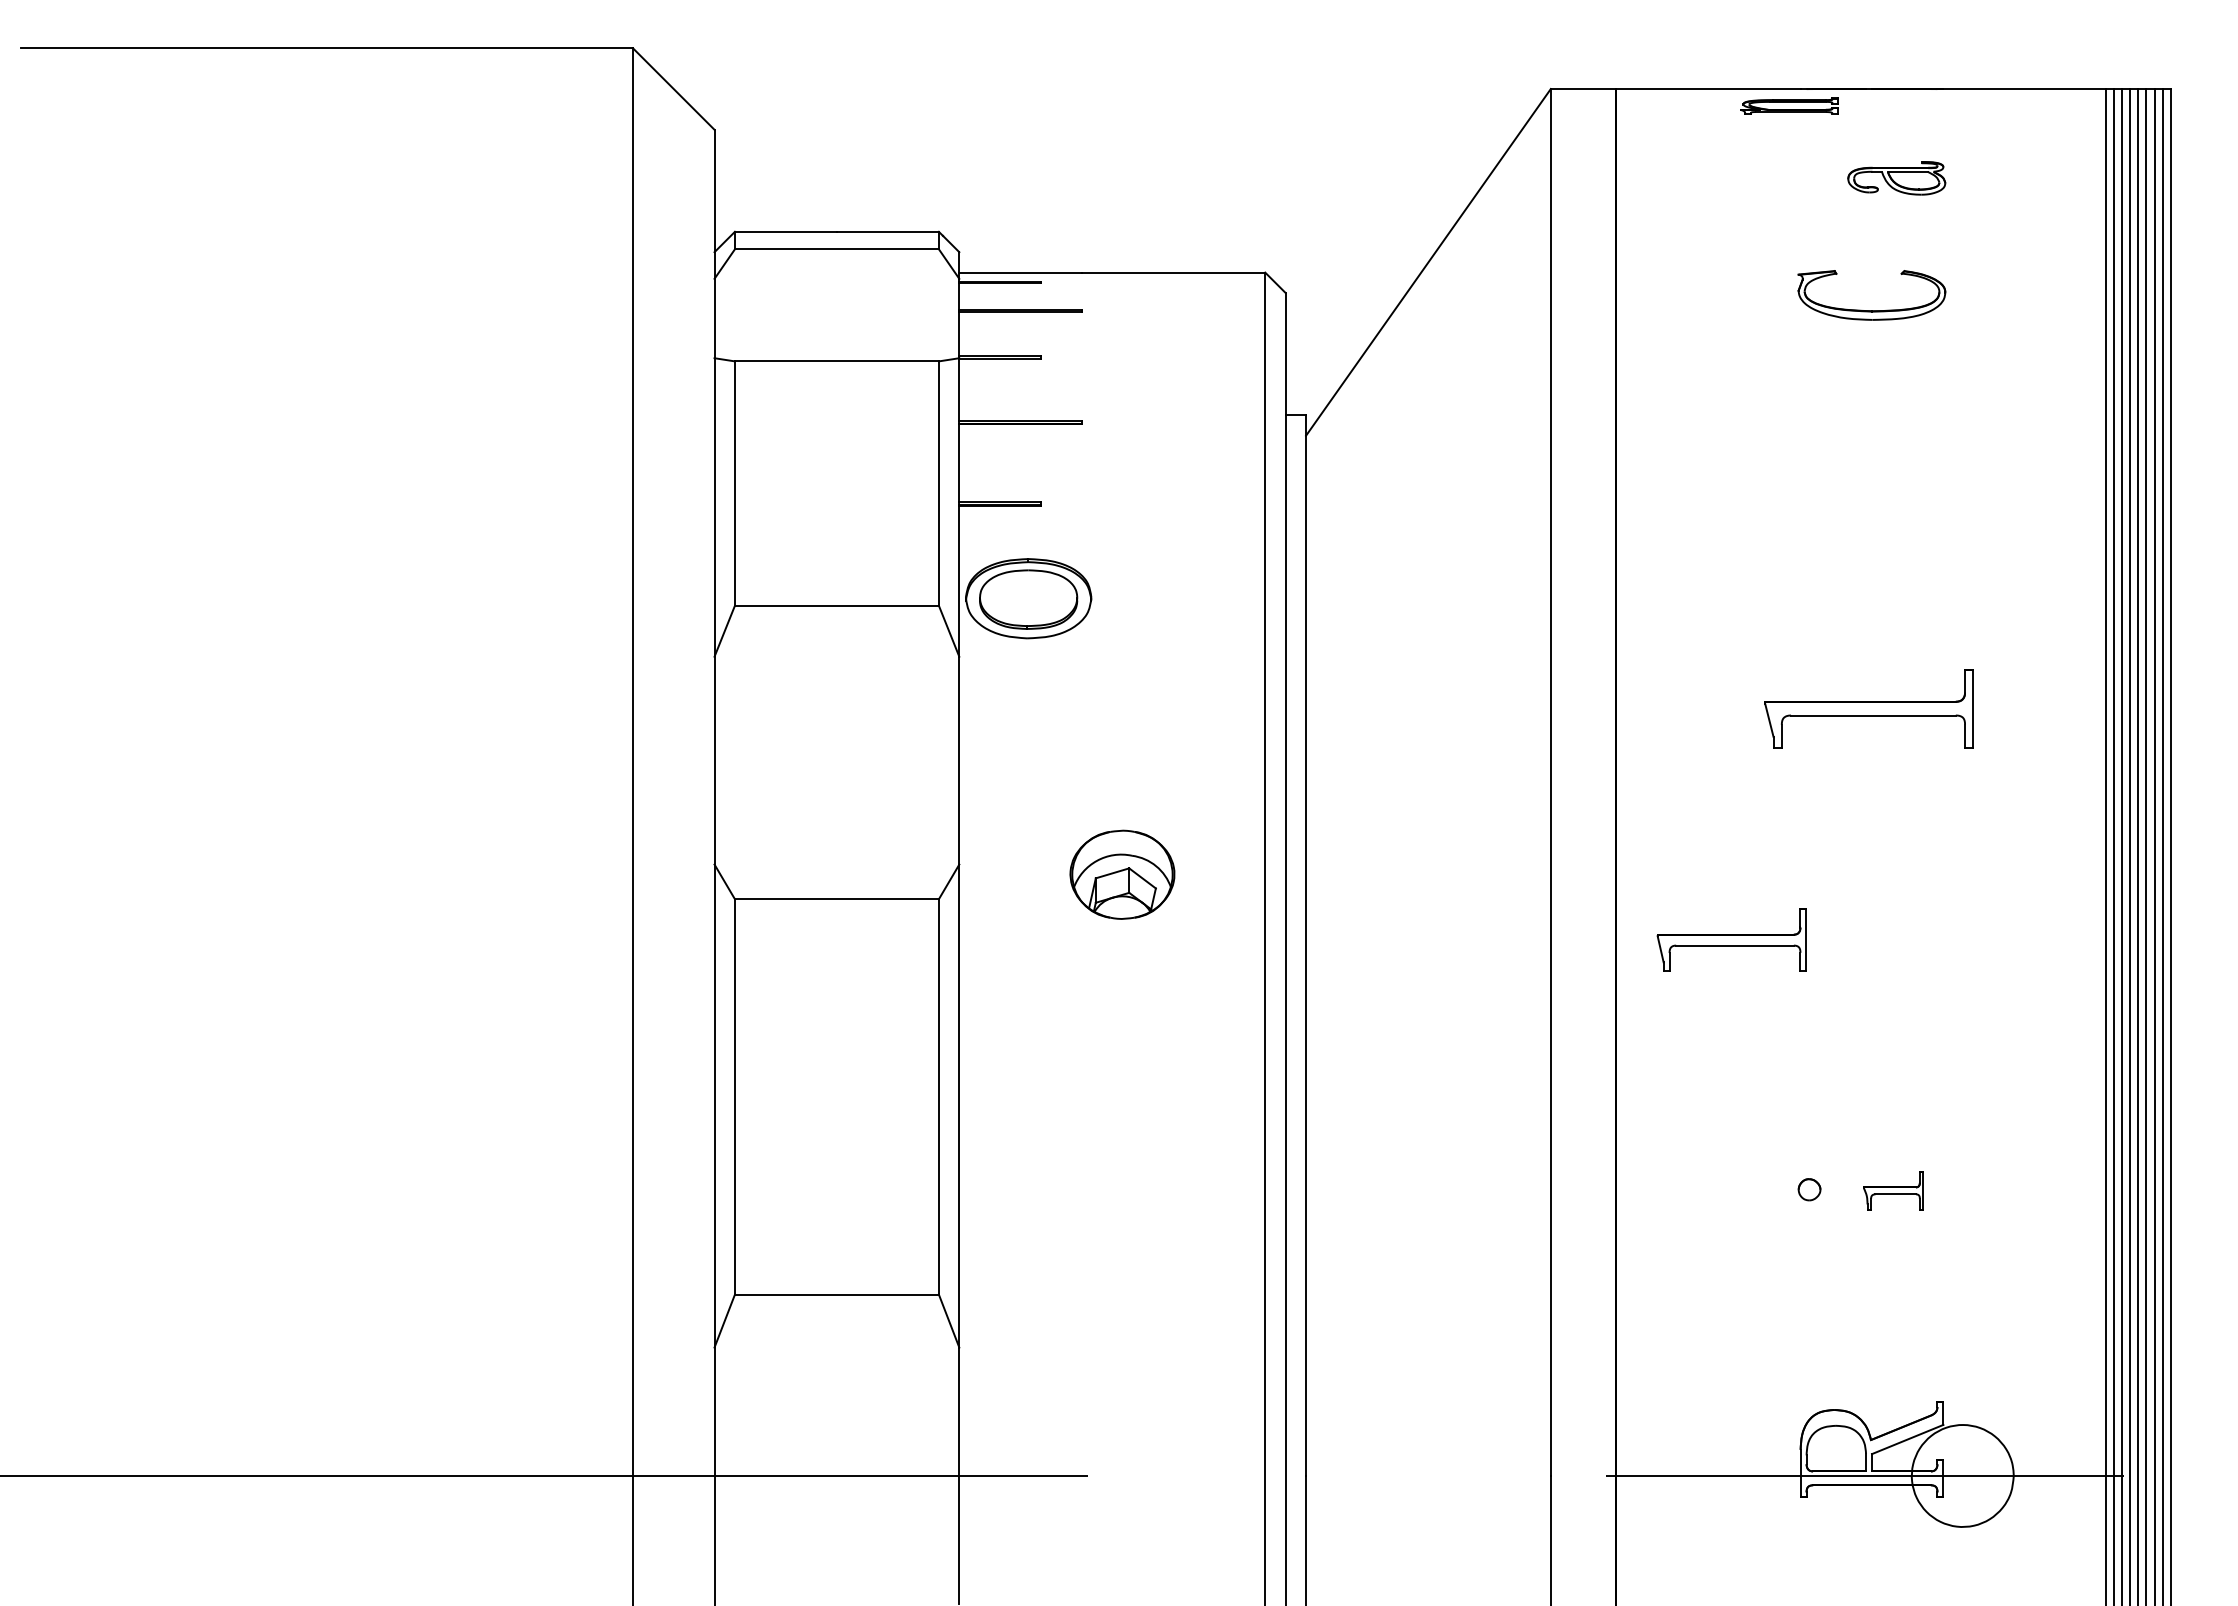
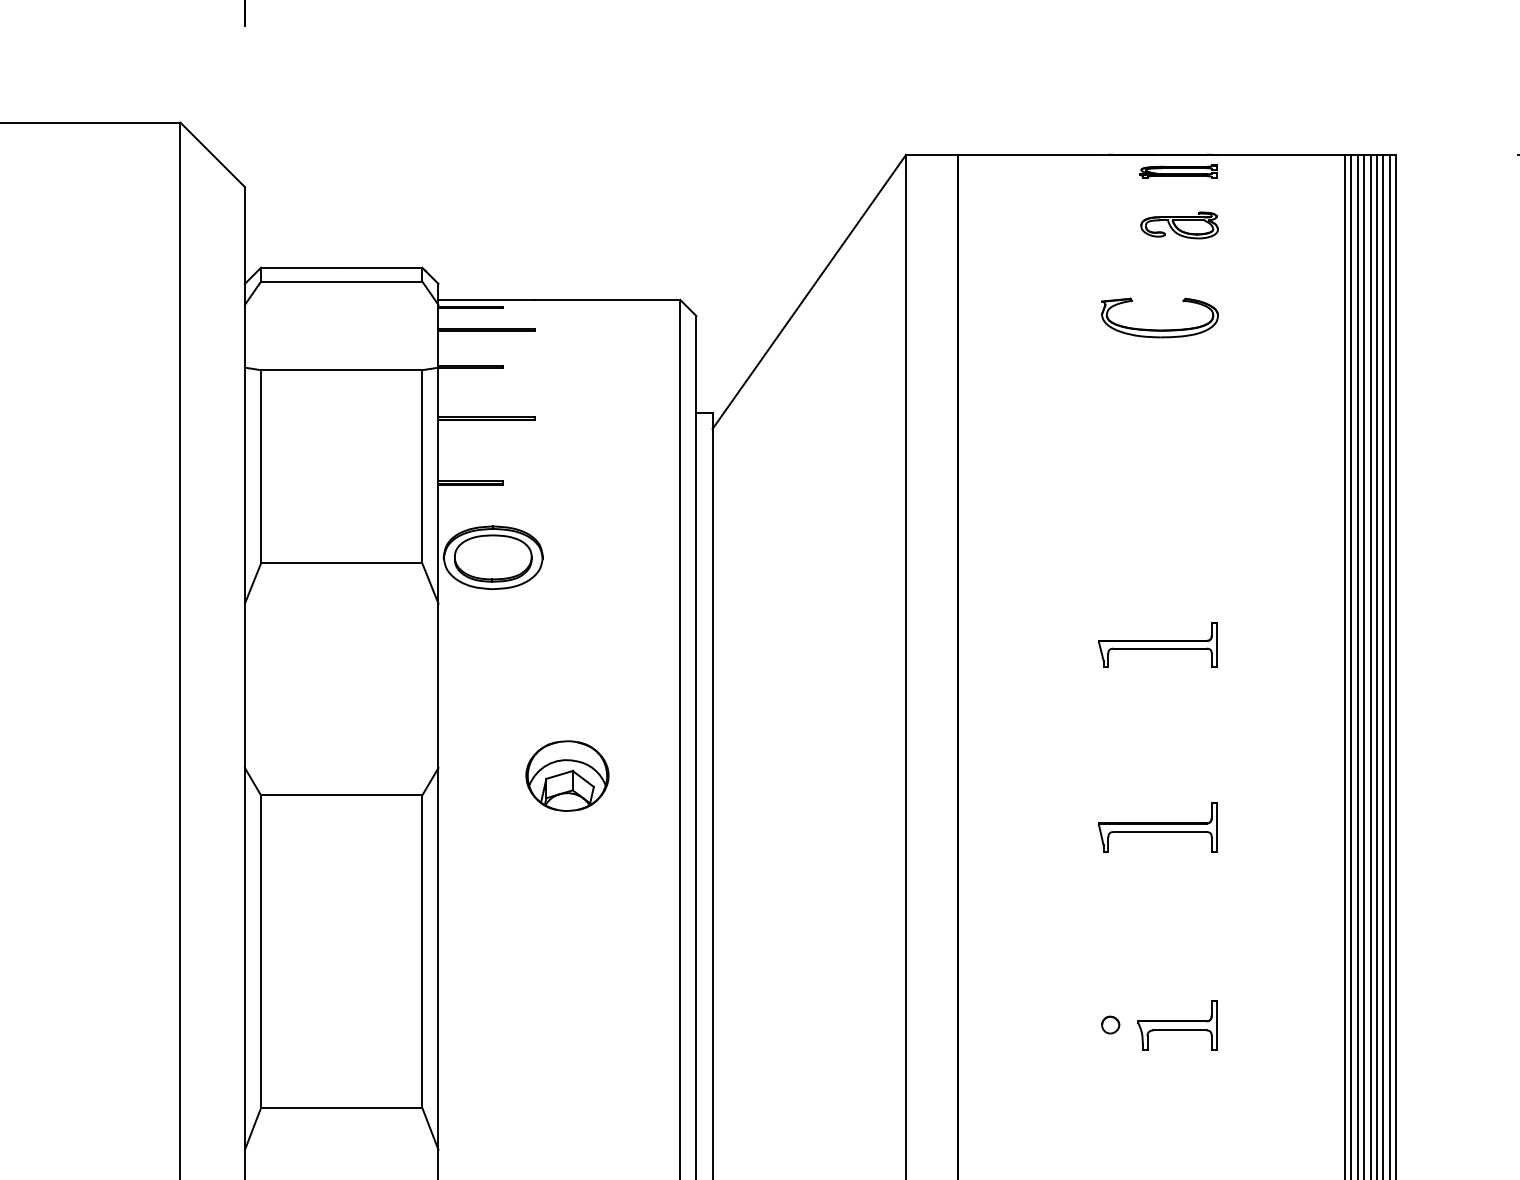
part: (1789, 105) -> (1177, 171), moved
part: (1868, 708) -> (1157, 644), size x0.71
part: (1731, 939) -> (1157, 827), moved
part: (1893, 1190) -> (1177, 1025), size x1.67

